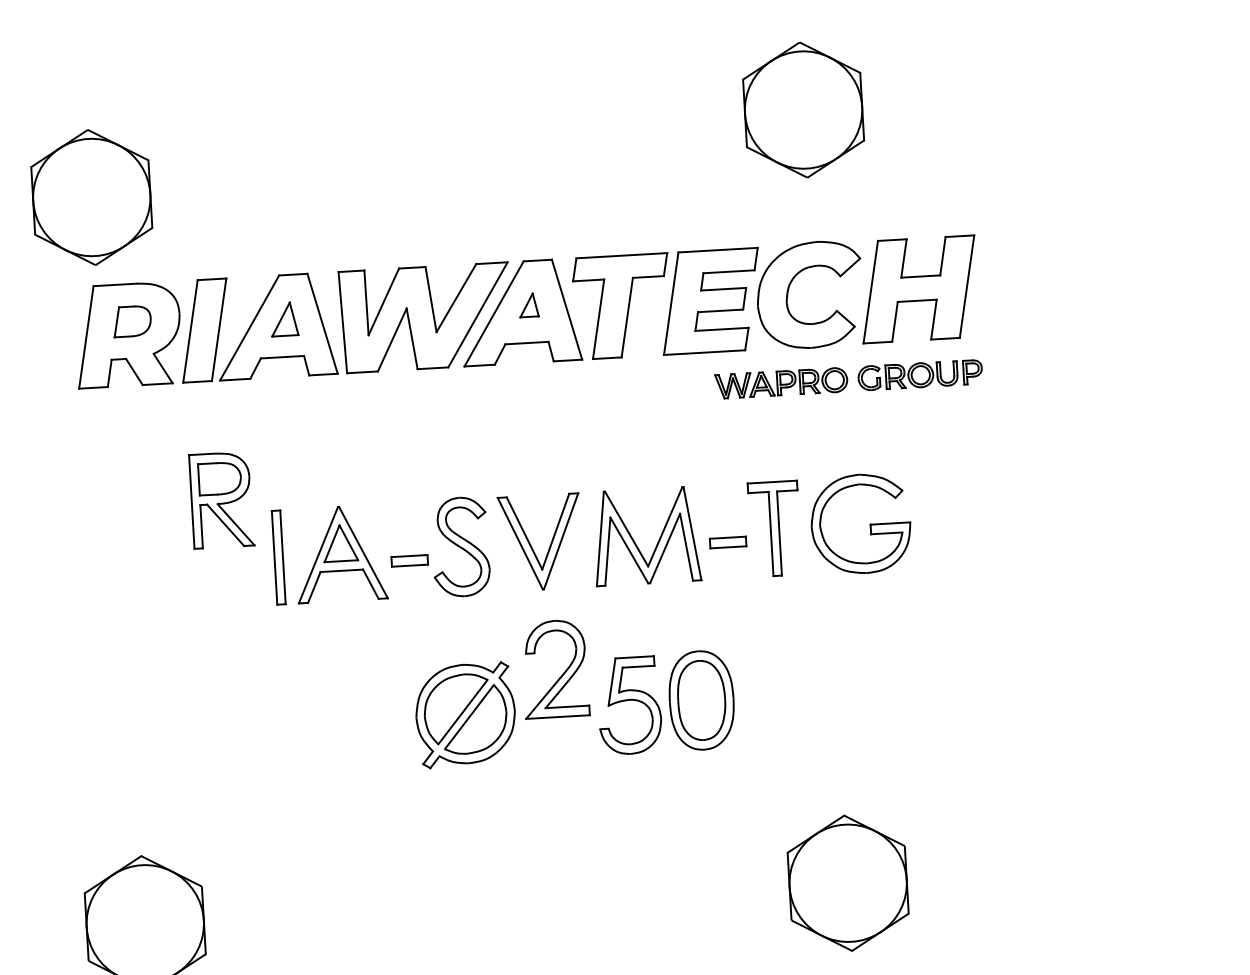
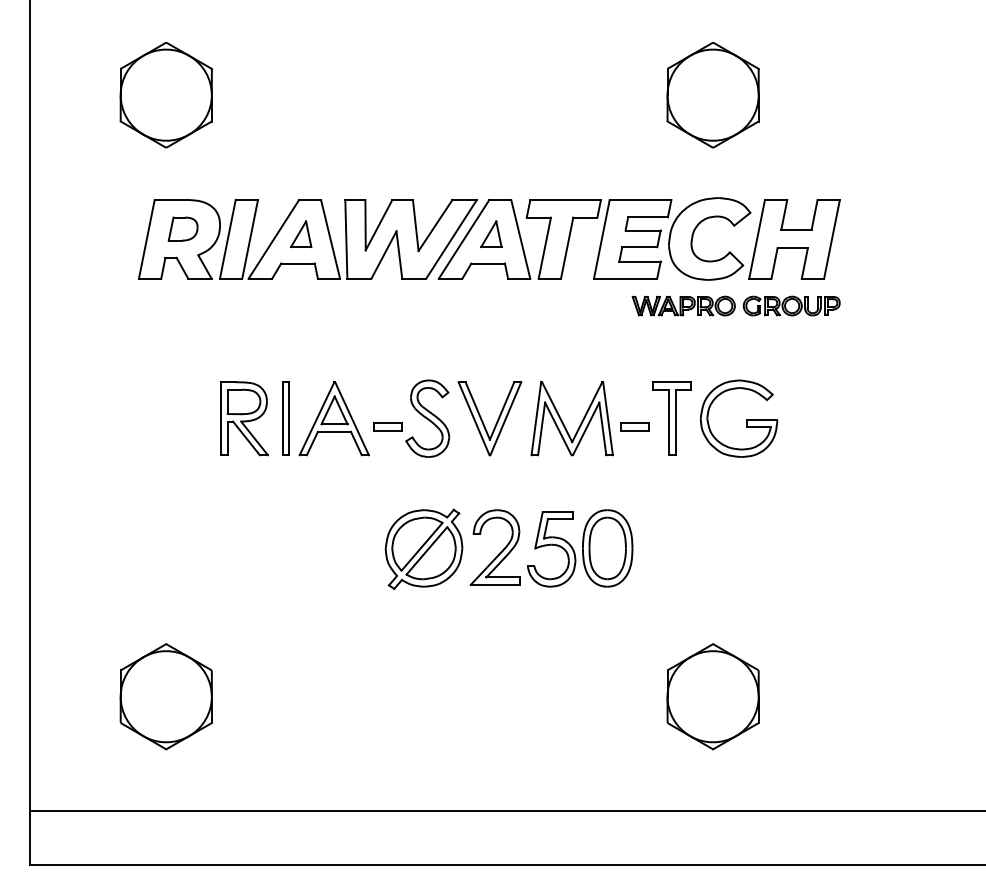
part: (90, 197) -> (165, 95), moved
part: (529, 305) -> (491, 234), size x1.43
part: (221, 499) -> (244, 418), moved
part: (560, 675) -> (499, 552), moved

